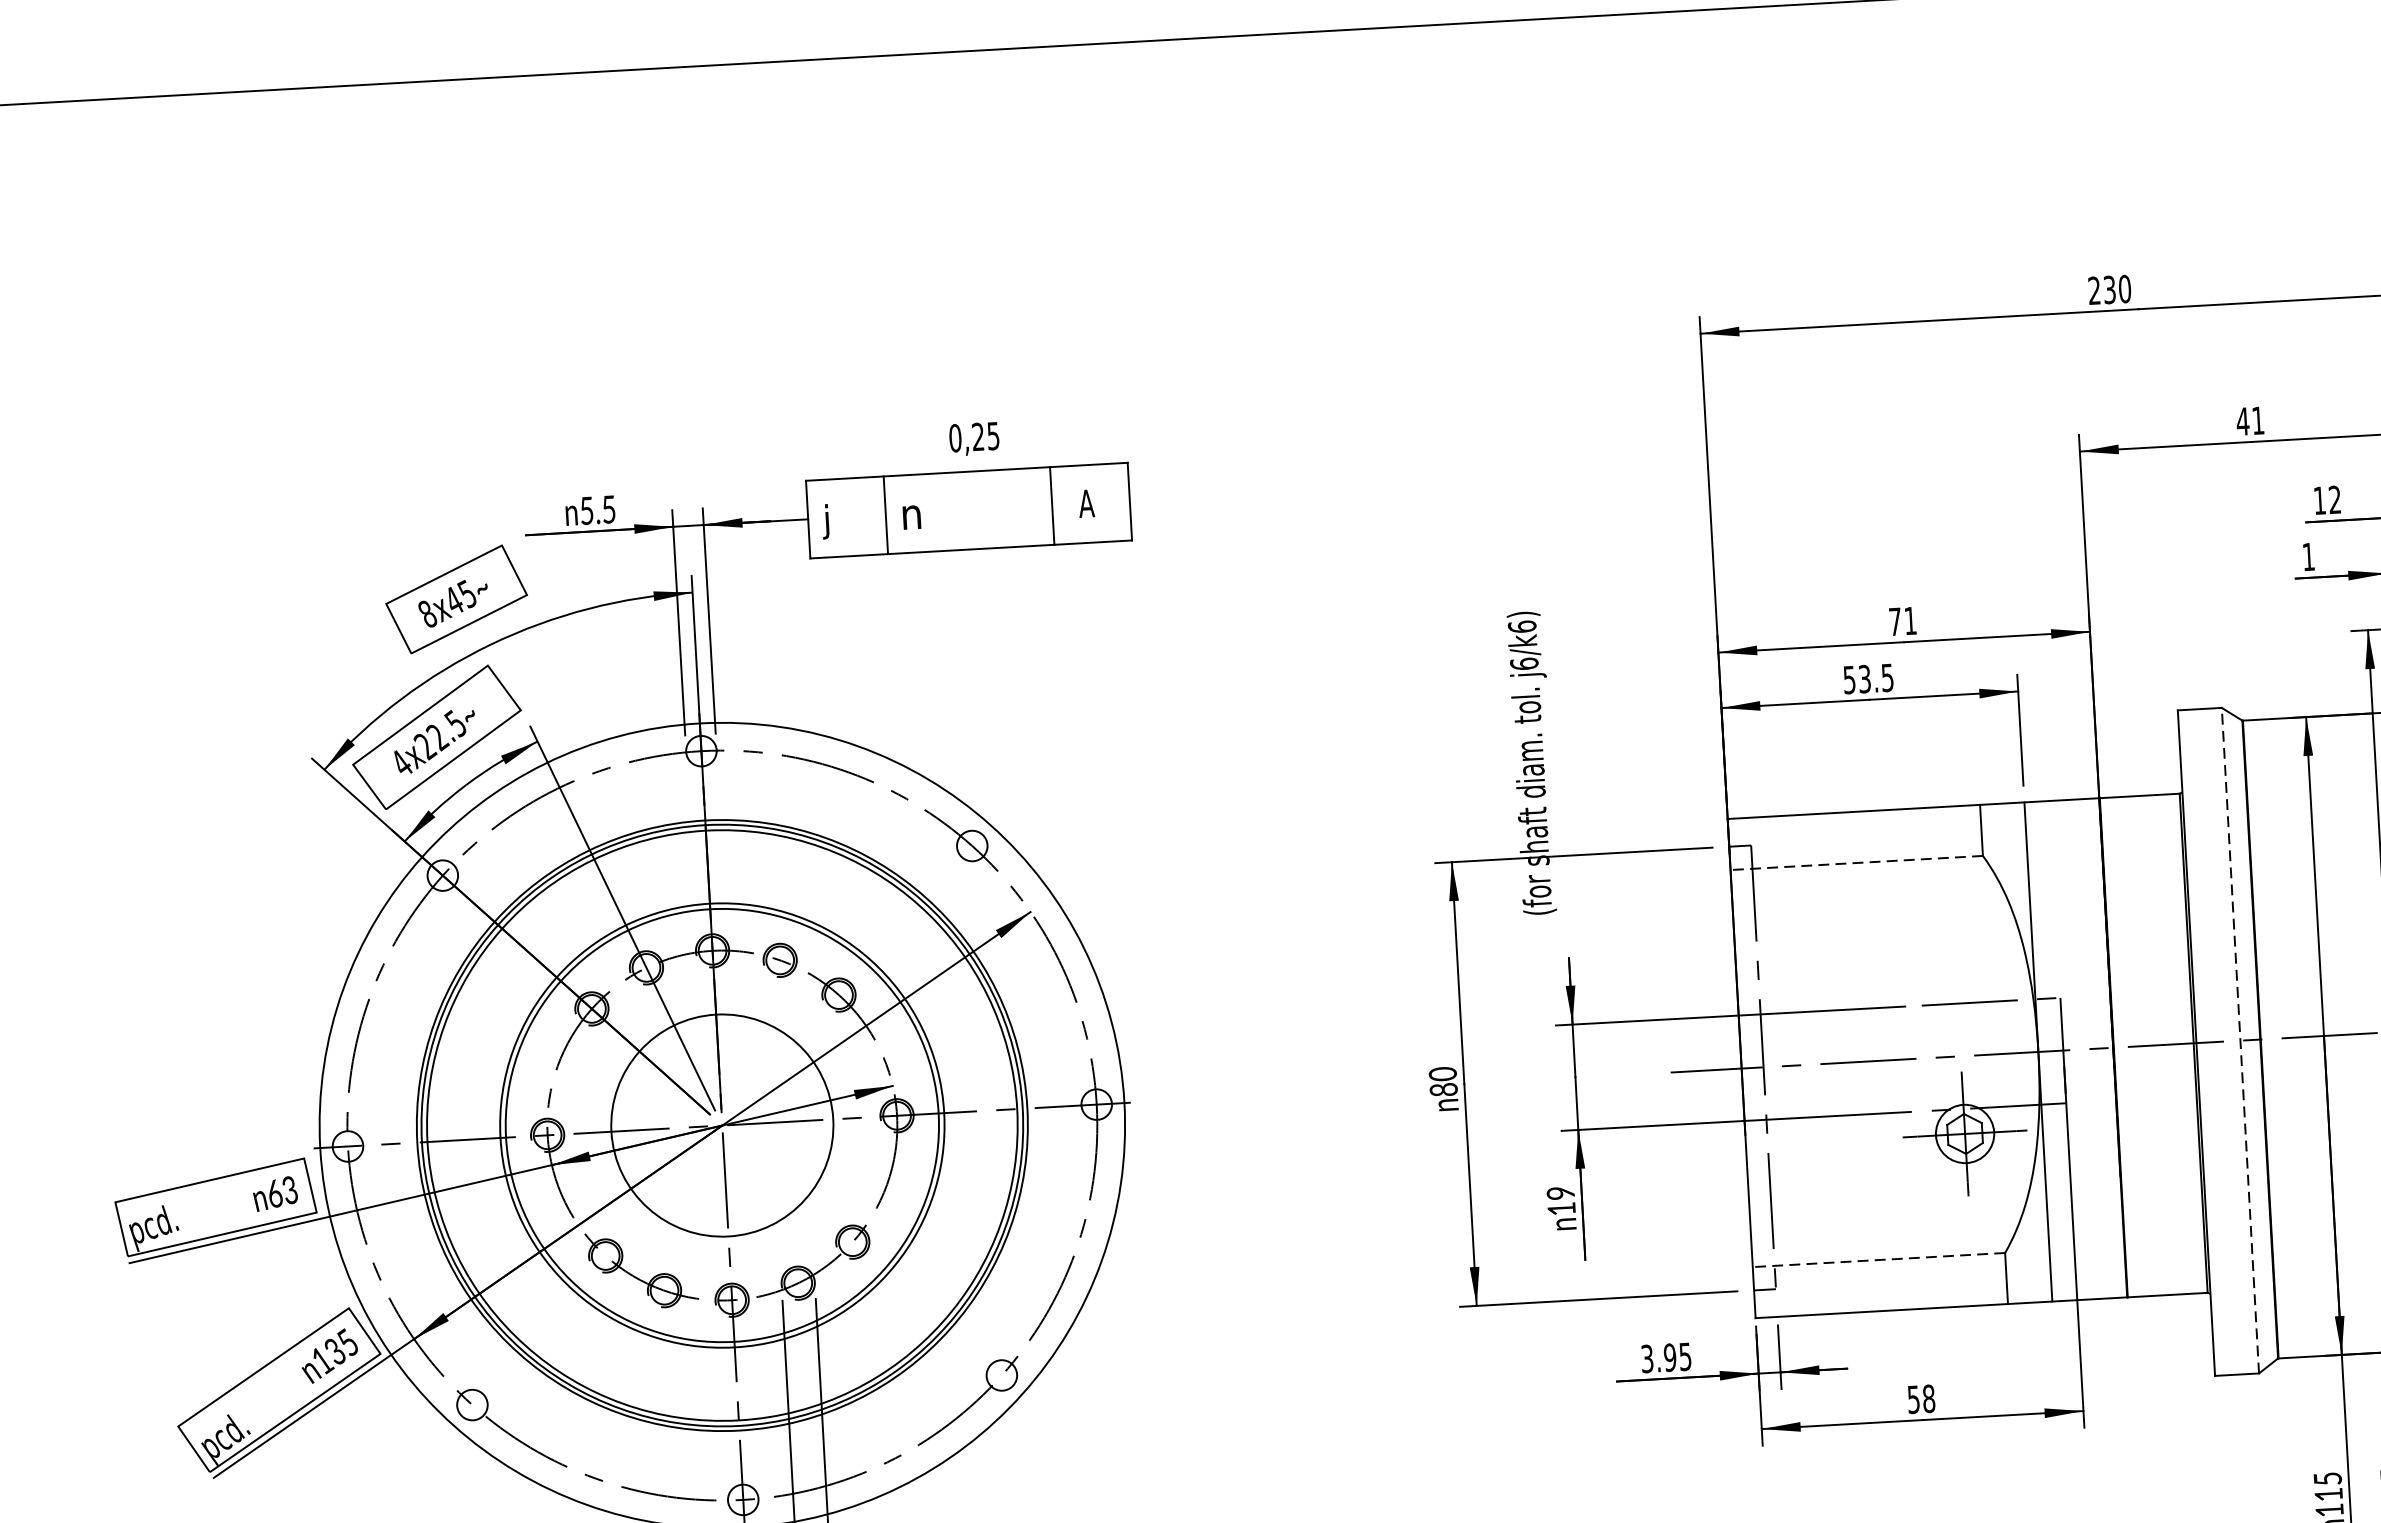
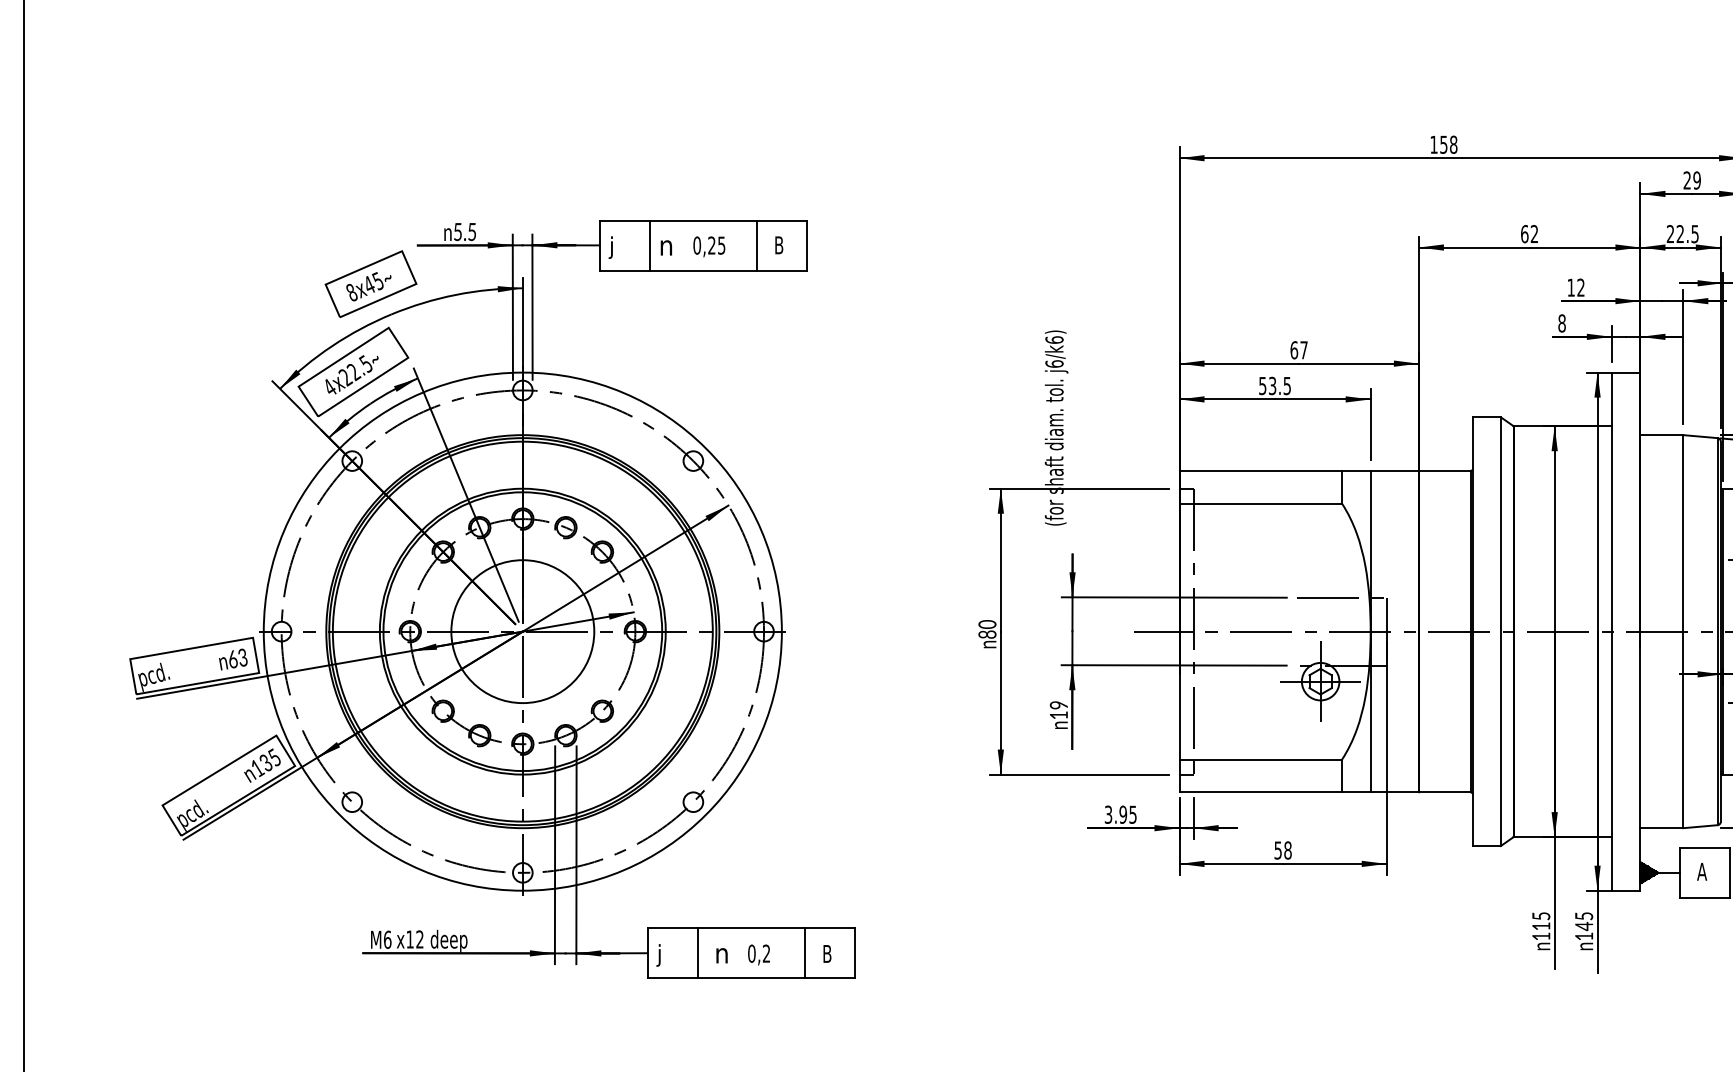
text: (2109, 289) -> (1443, 144), 230 -> 158
text: (2248, 421) -> (1528, 234), 41 -> 62
text: (974, 438) -> (709, 246), moved
text: (1085, 503) -> (778, 245), A -> B
text: (2307, 557) -> (1561, 323), 1 -> 8
text: (1901, 621) -> (1298, 350), 71 -> 67
line: (1856, 862) -> (1260, 503), dashed -> solid
line: (2239, 1040) -> (1500, 631), dashed -> solid
line: (1878, 1259) -> (1260, 759), dashed -> solid

